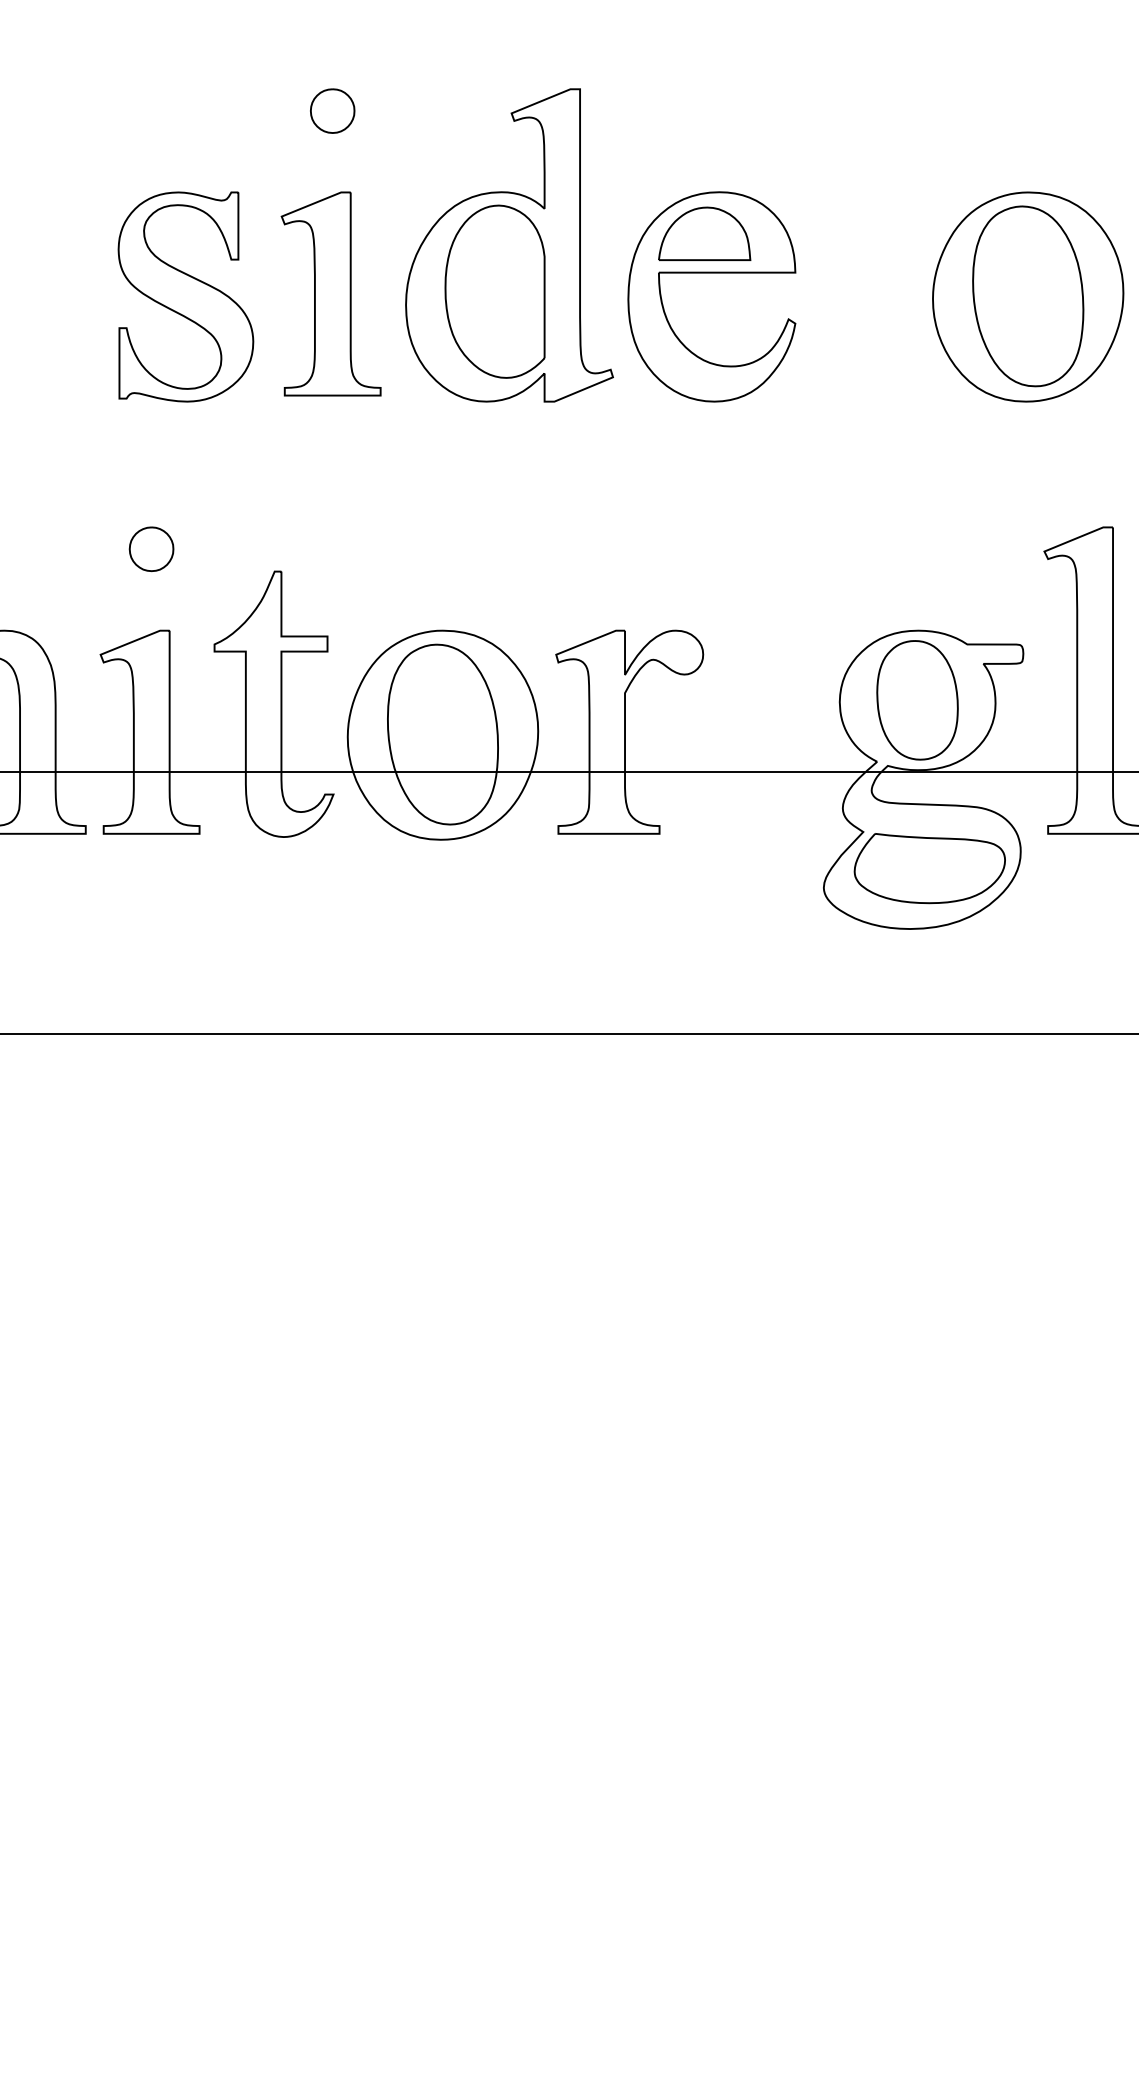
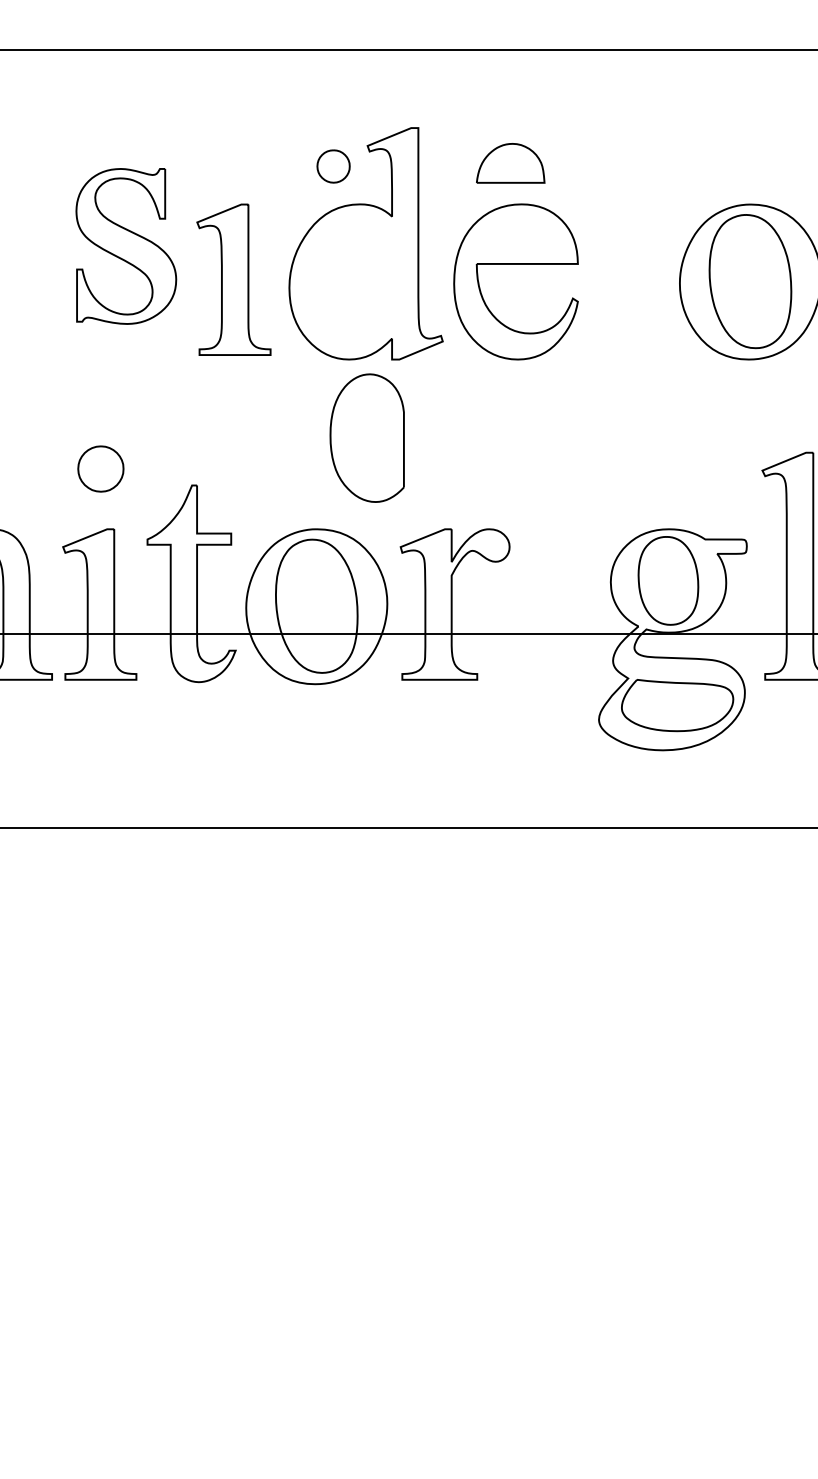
part: (332, 110) -> (333, 166), moved
part: (704, 233) -> (510, 163), moved
part: (494, 291) -> (366, 437), moved
part: (185, 296) -> (125, 246), moved
part: (151, 548) -> (100, 468), size x1.4

